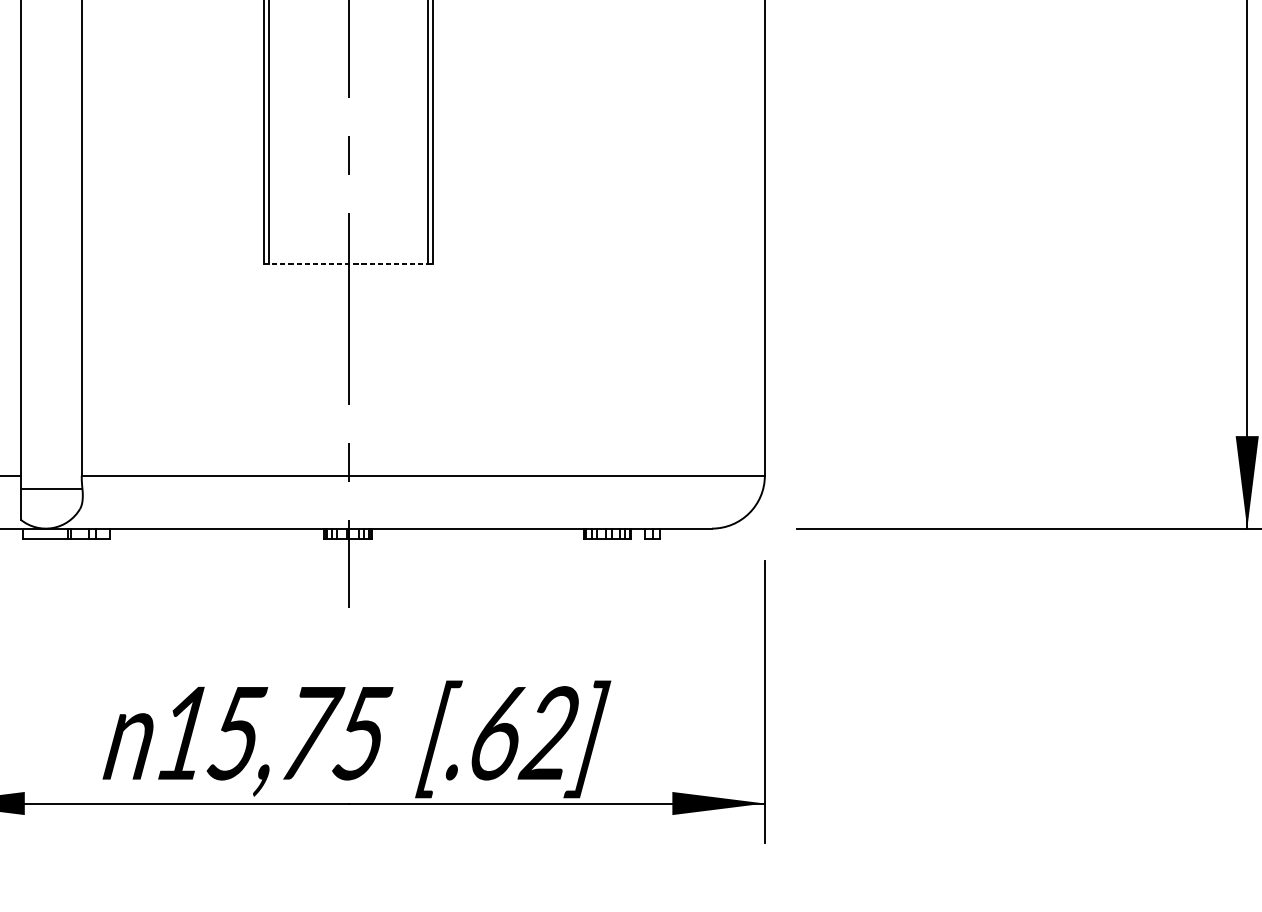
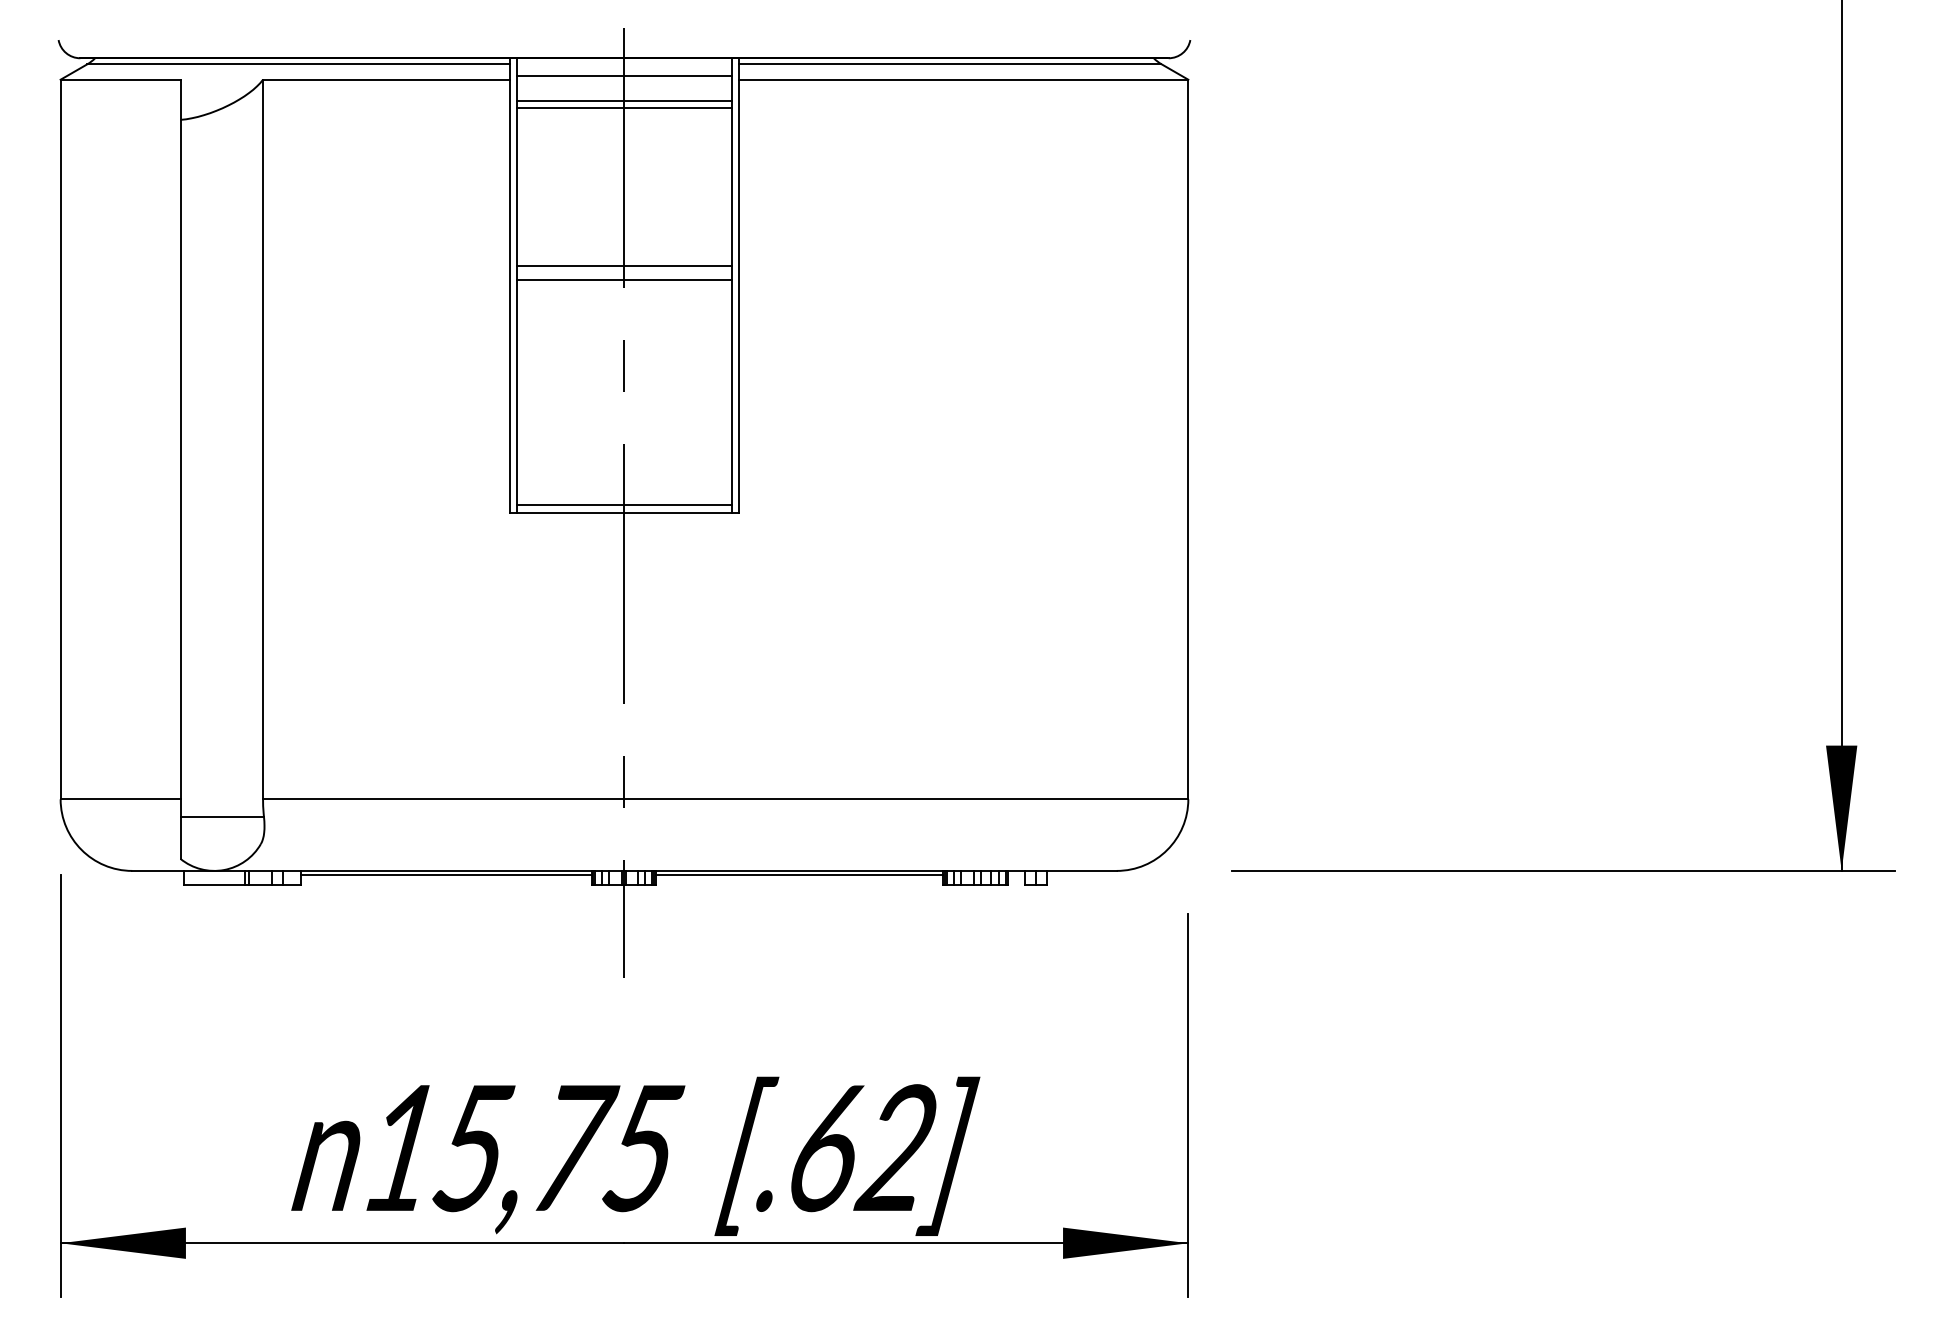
line: (348, 82) -> (624, 266), added
line: (348, 91) -> (624, 279), added
line: (348, 258) -> (624, 505), added
line: (348, 264) -> (624, 512), dashed -> solid
line: (216, 531) -> (445, 874), added
line: (477, 531) -> (799, 874), added

